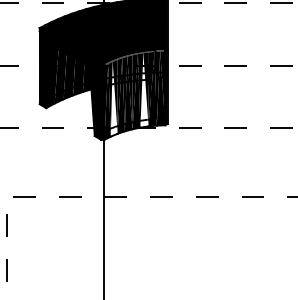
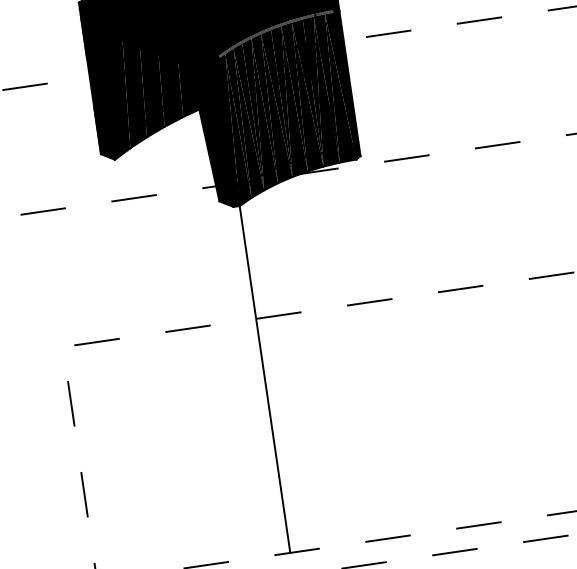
fill: (144, 90) -> (305, 96), added
fill: (113, 98) -> (245, 121), added

